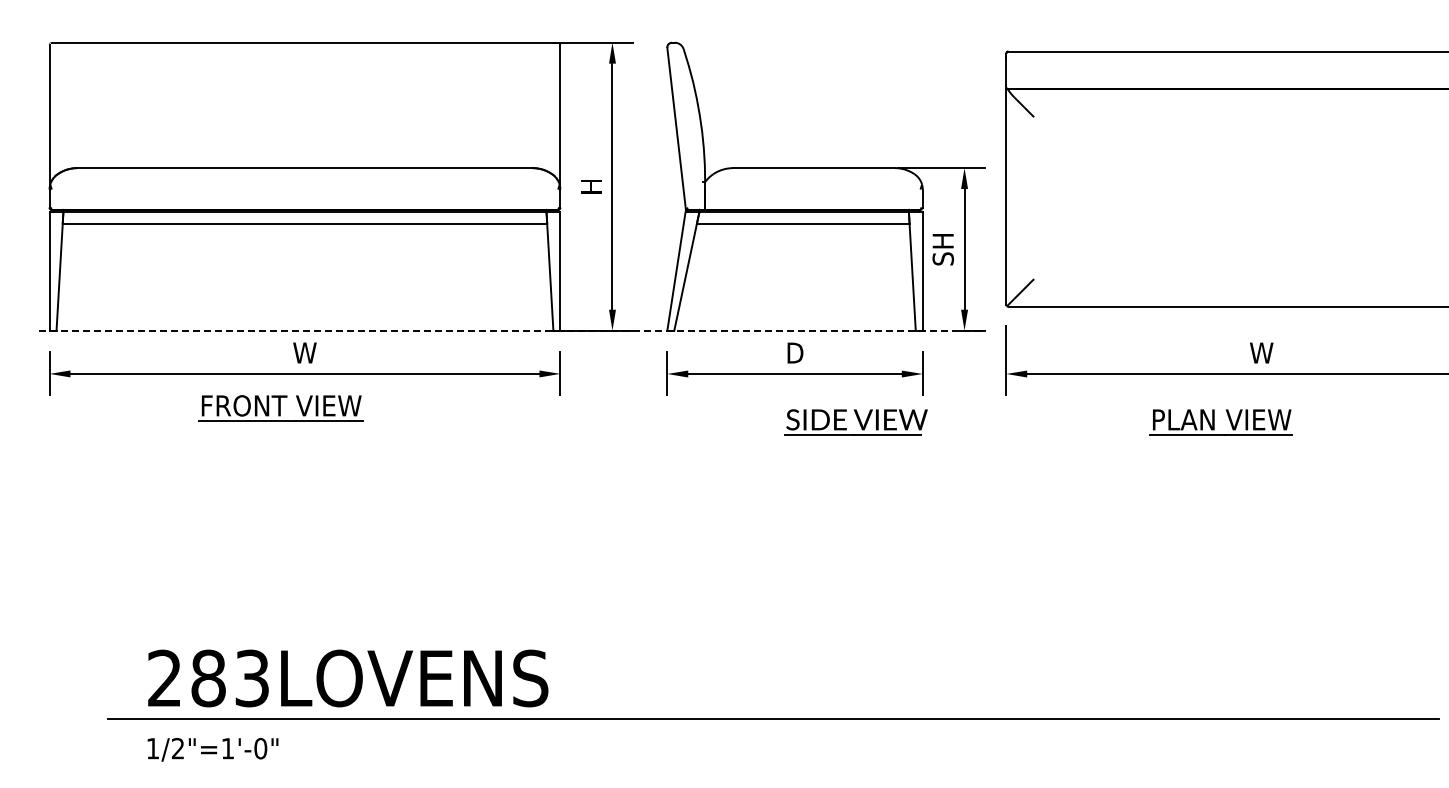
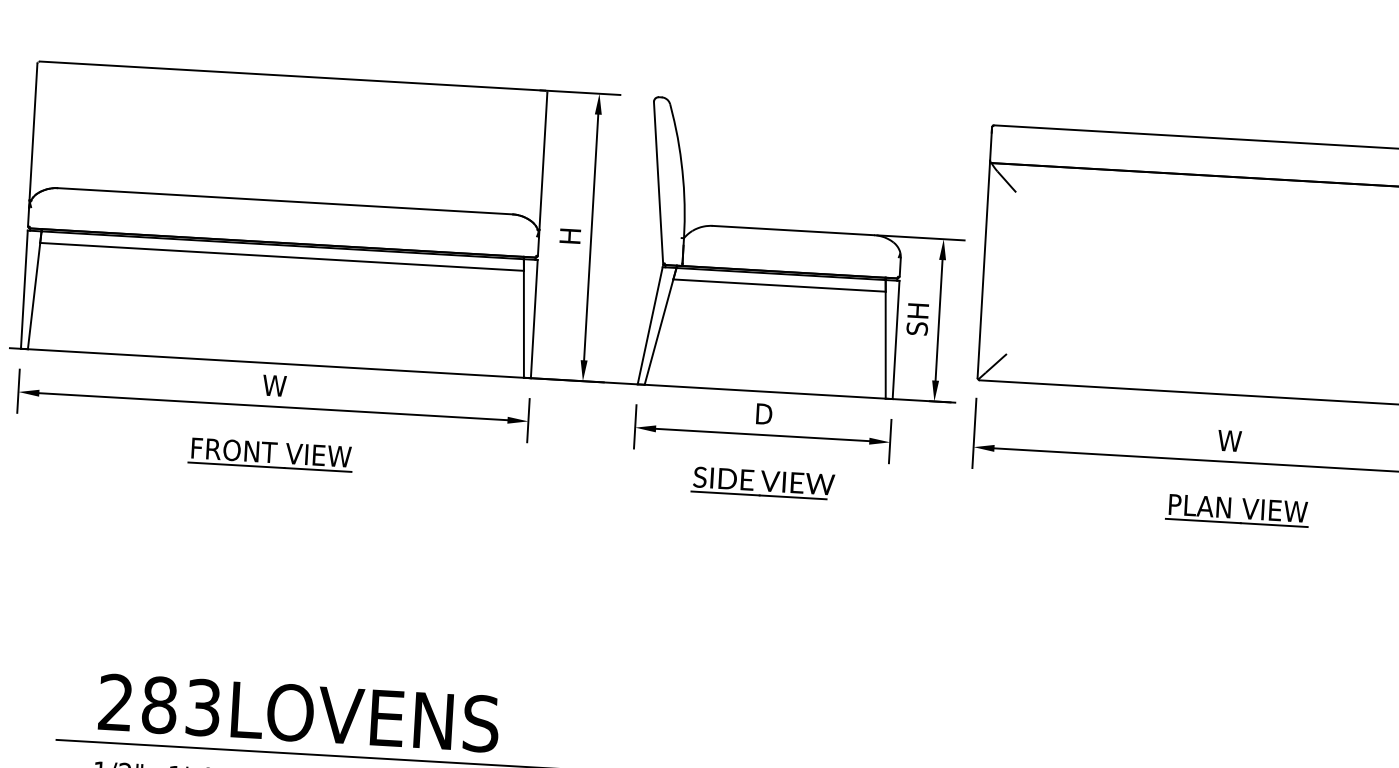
line: (510, 330) -> (481, 375), dashed -> solid
part: (280, 408) -> (270, 455), moved
part: (855, 422) -> (762, 483), moved
part: (1220, 422) -> (1236, 510), moved

